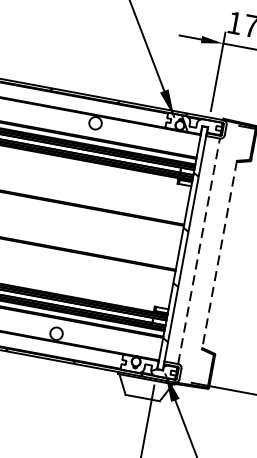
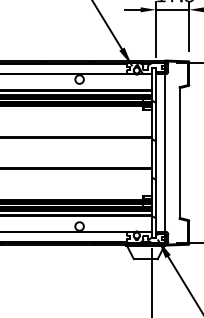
line: (198, 251) -> (165, 153), dashed -> solid
line: (219, 255) -> (179, 153), dashed -> solid

